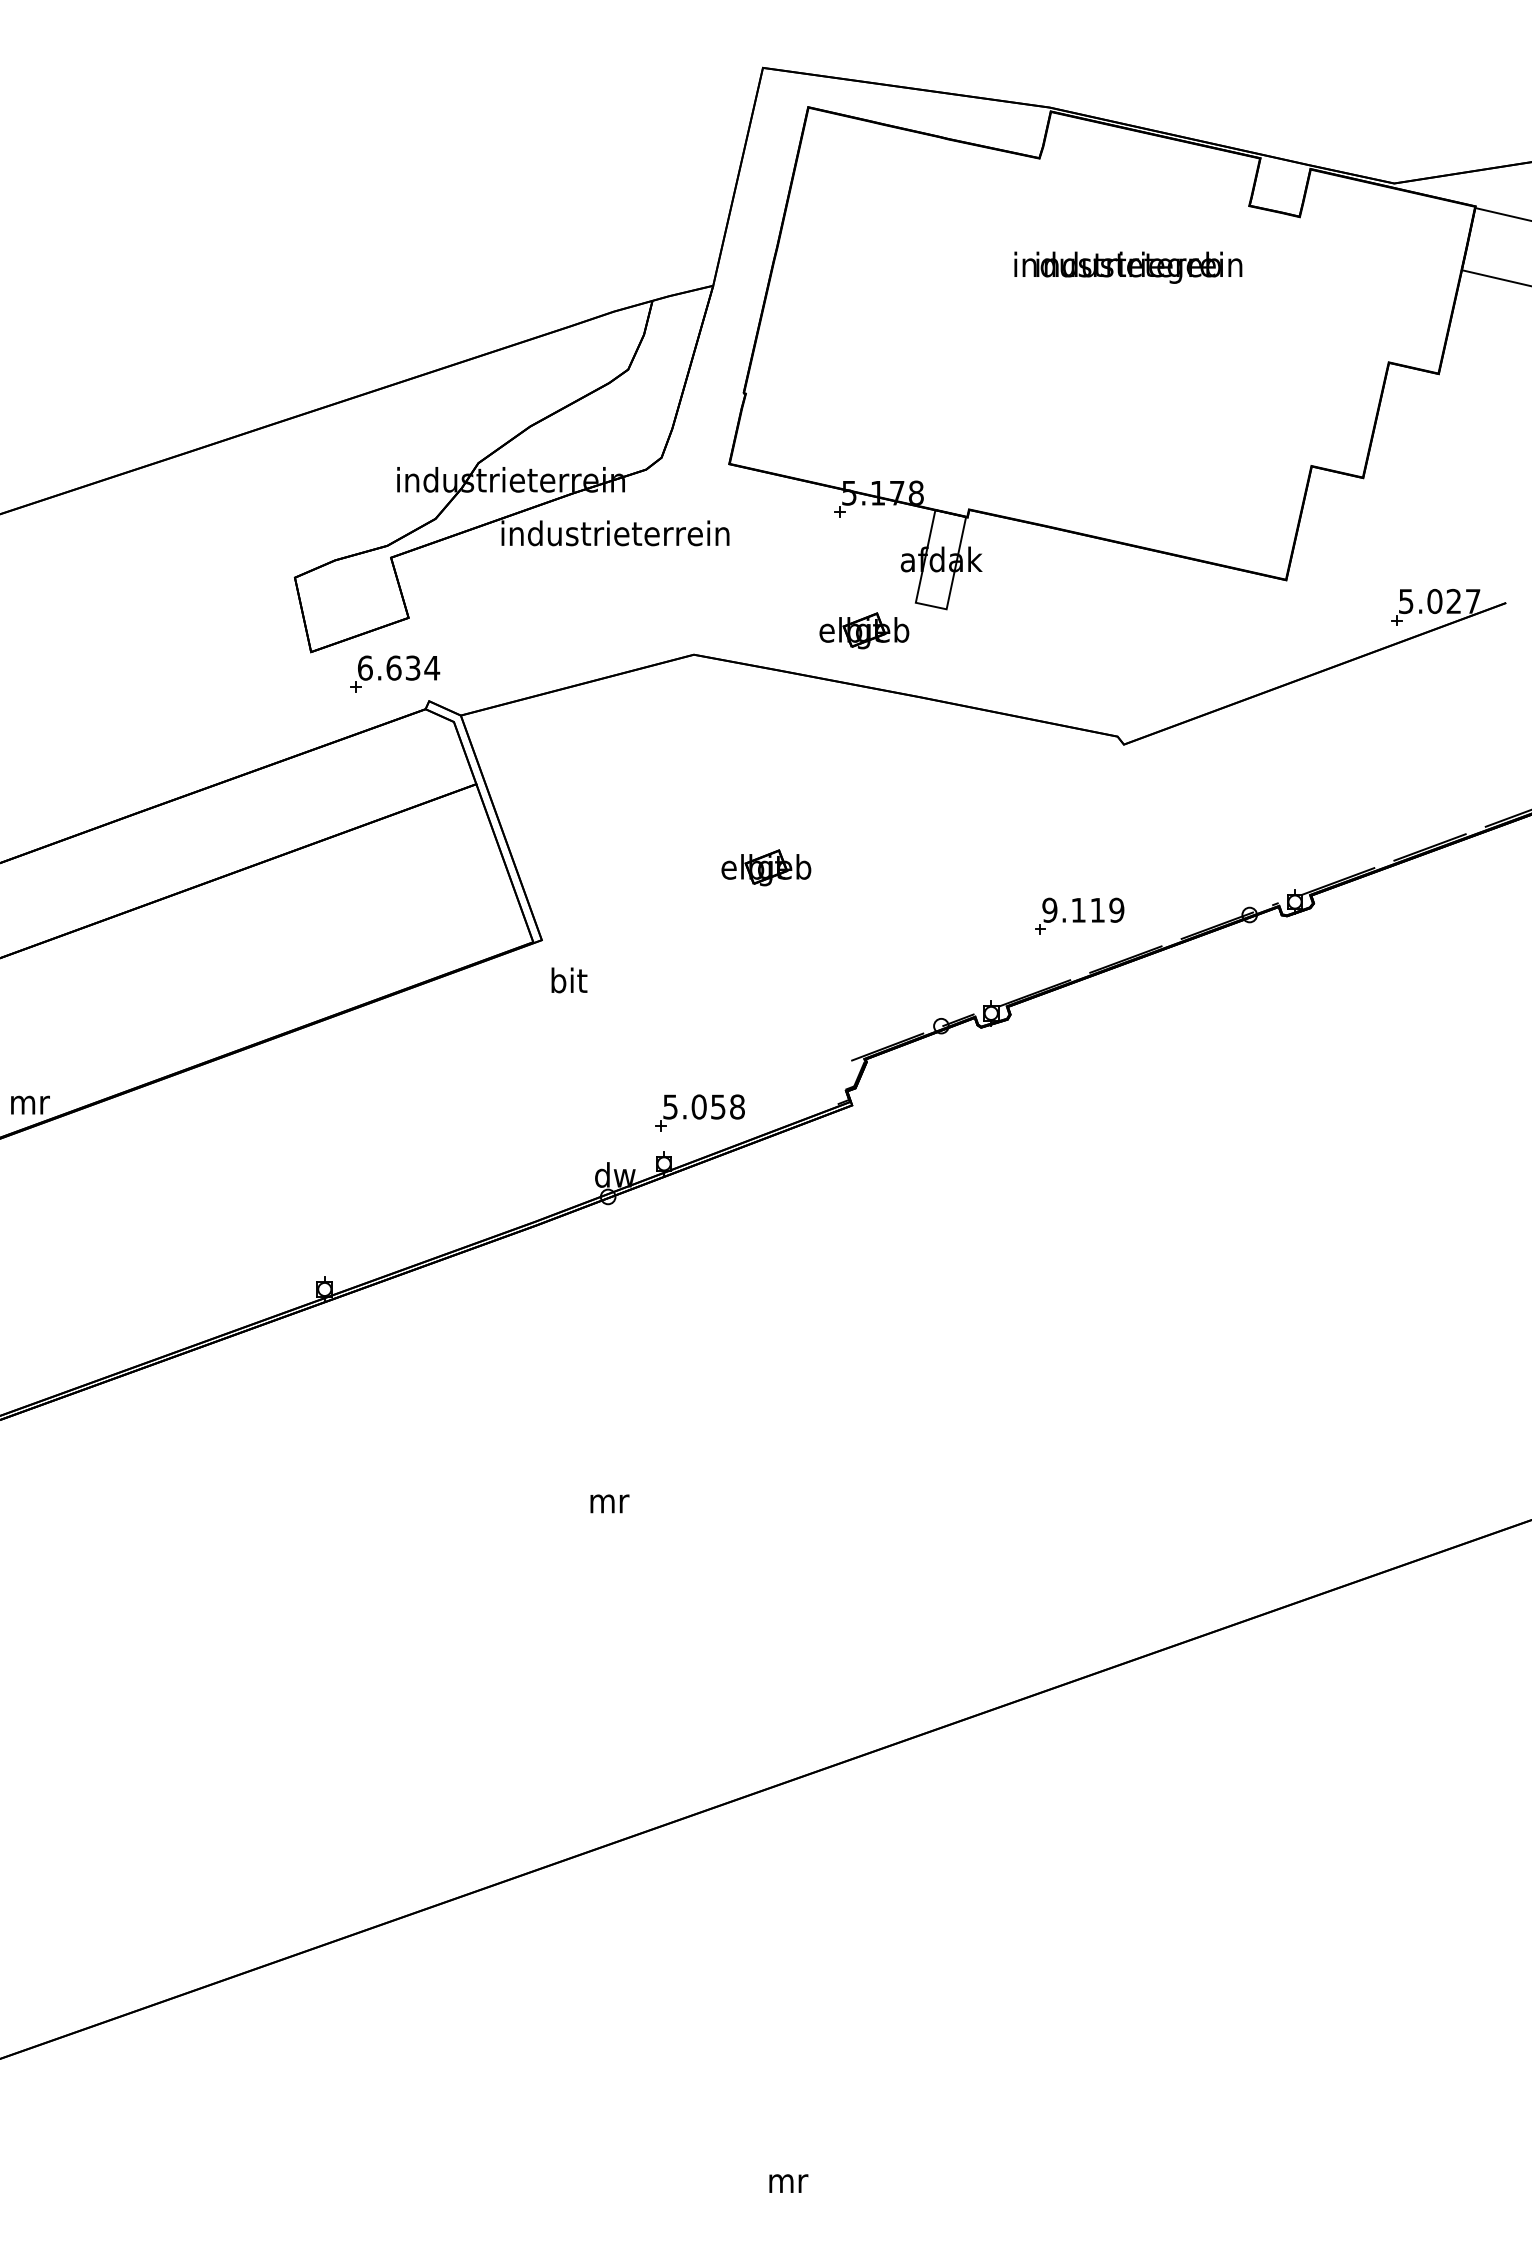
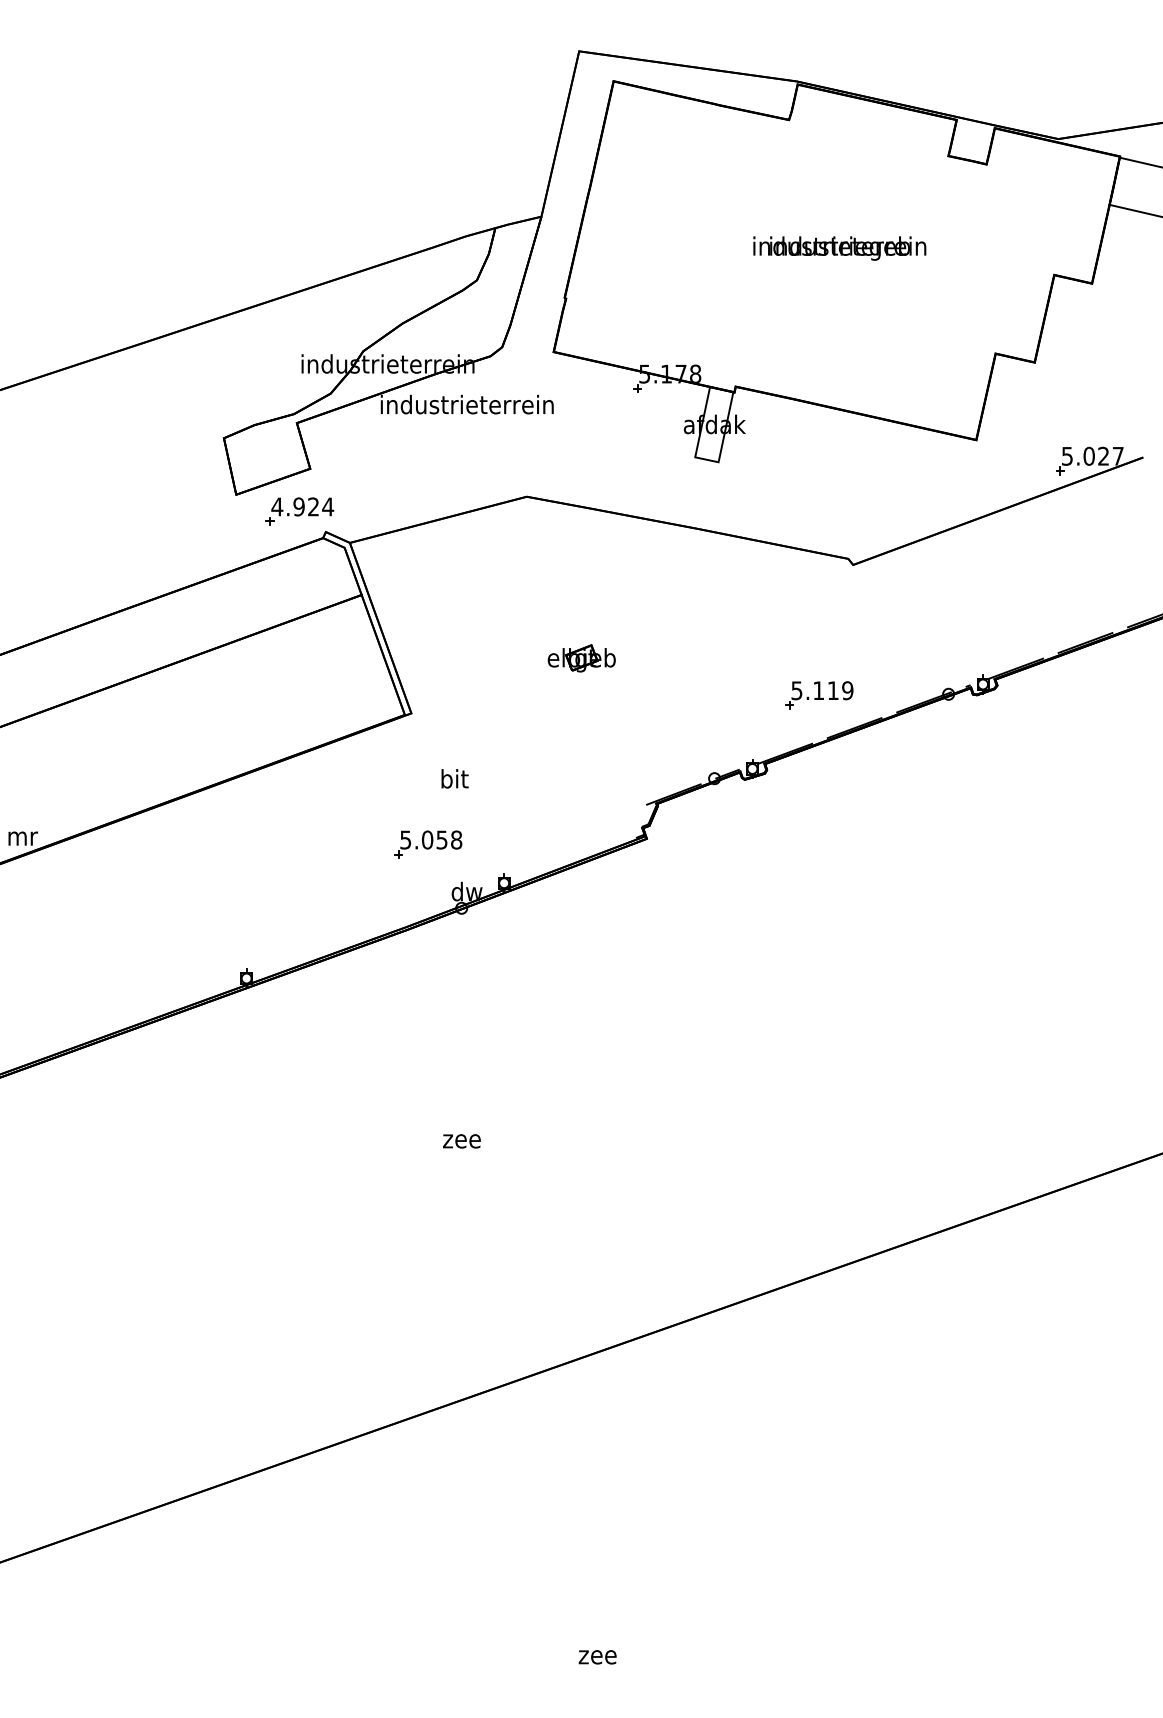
text: (1128, 267) -> (839, 248), moved
part: (864, 630) -> (656, 478), removed
text: (388, 667) -> (294, 506), 6.634 -> 4.924
text: (1049, 909) -> (796, 690), 9.119 -> 5.119
text: (569, 980) -> (455, 778), moved
part: (699, 1112) -> (427, 844), moved
text: (608, 1503) -> (461, 1140), mr -> zee
text: (787, 2183) -> (597, 1657), mr -> zee

